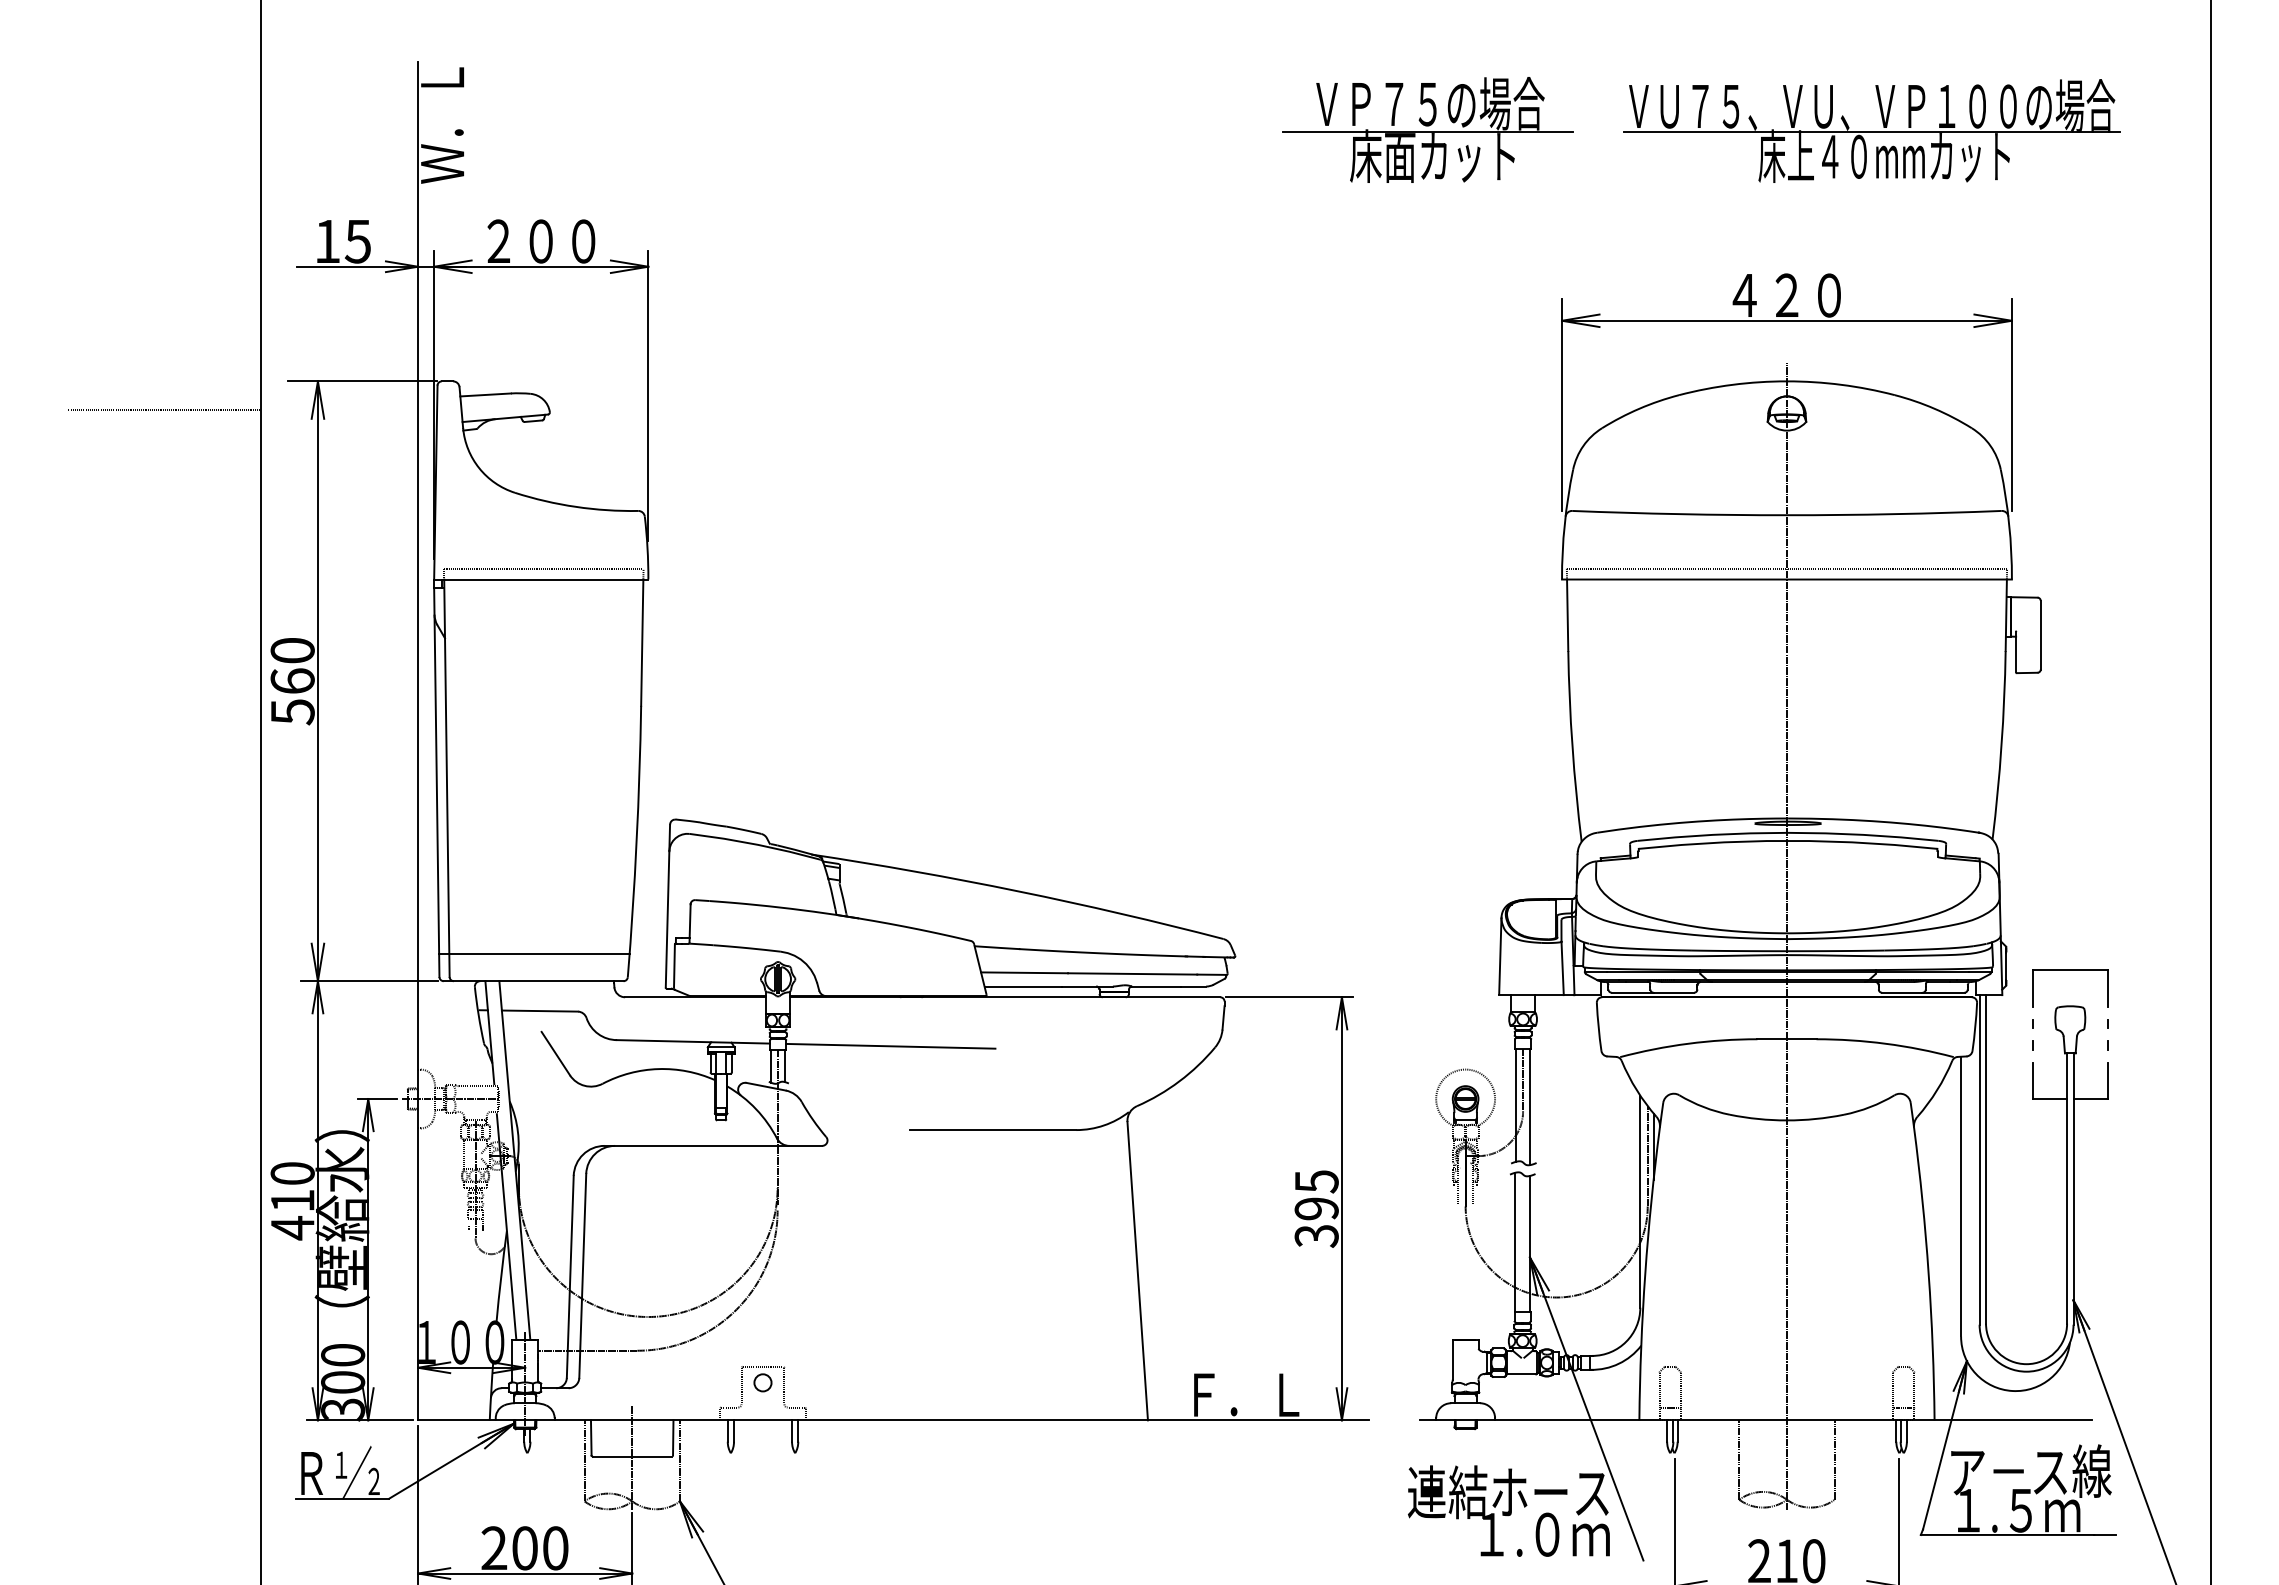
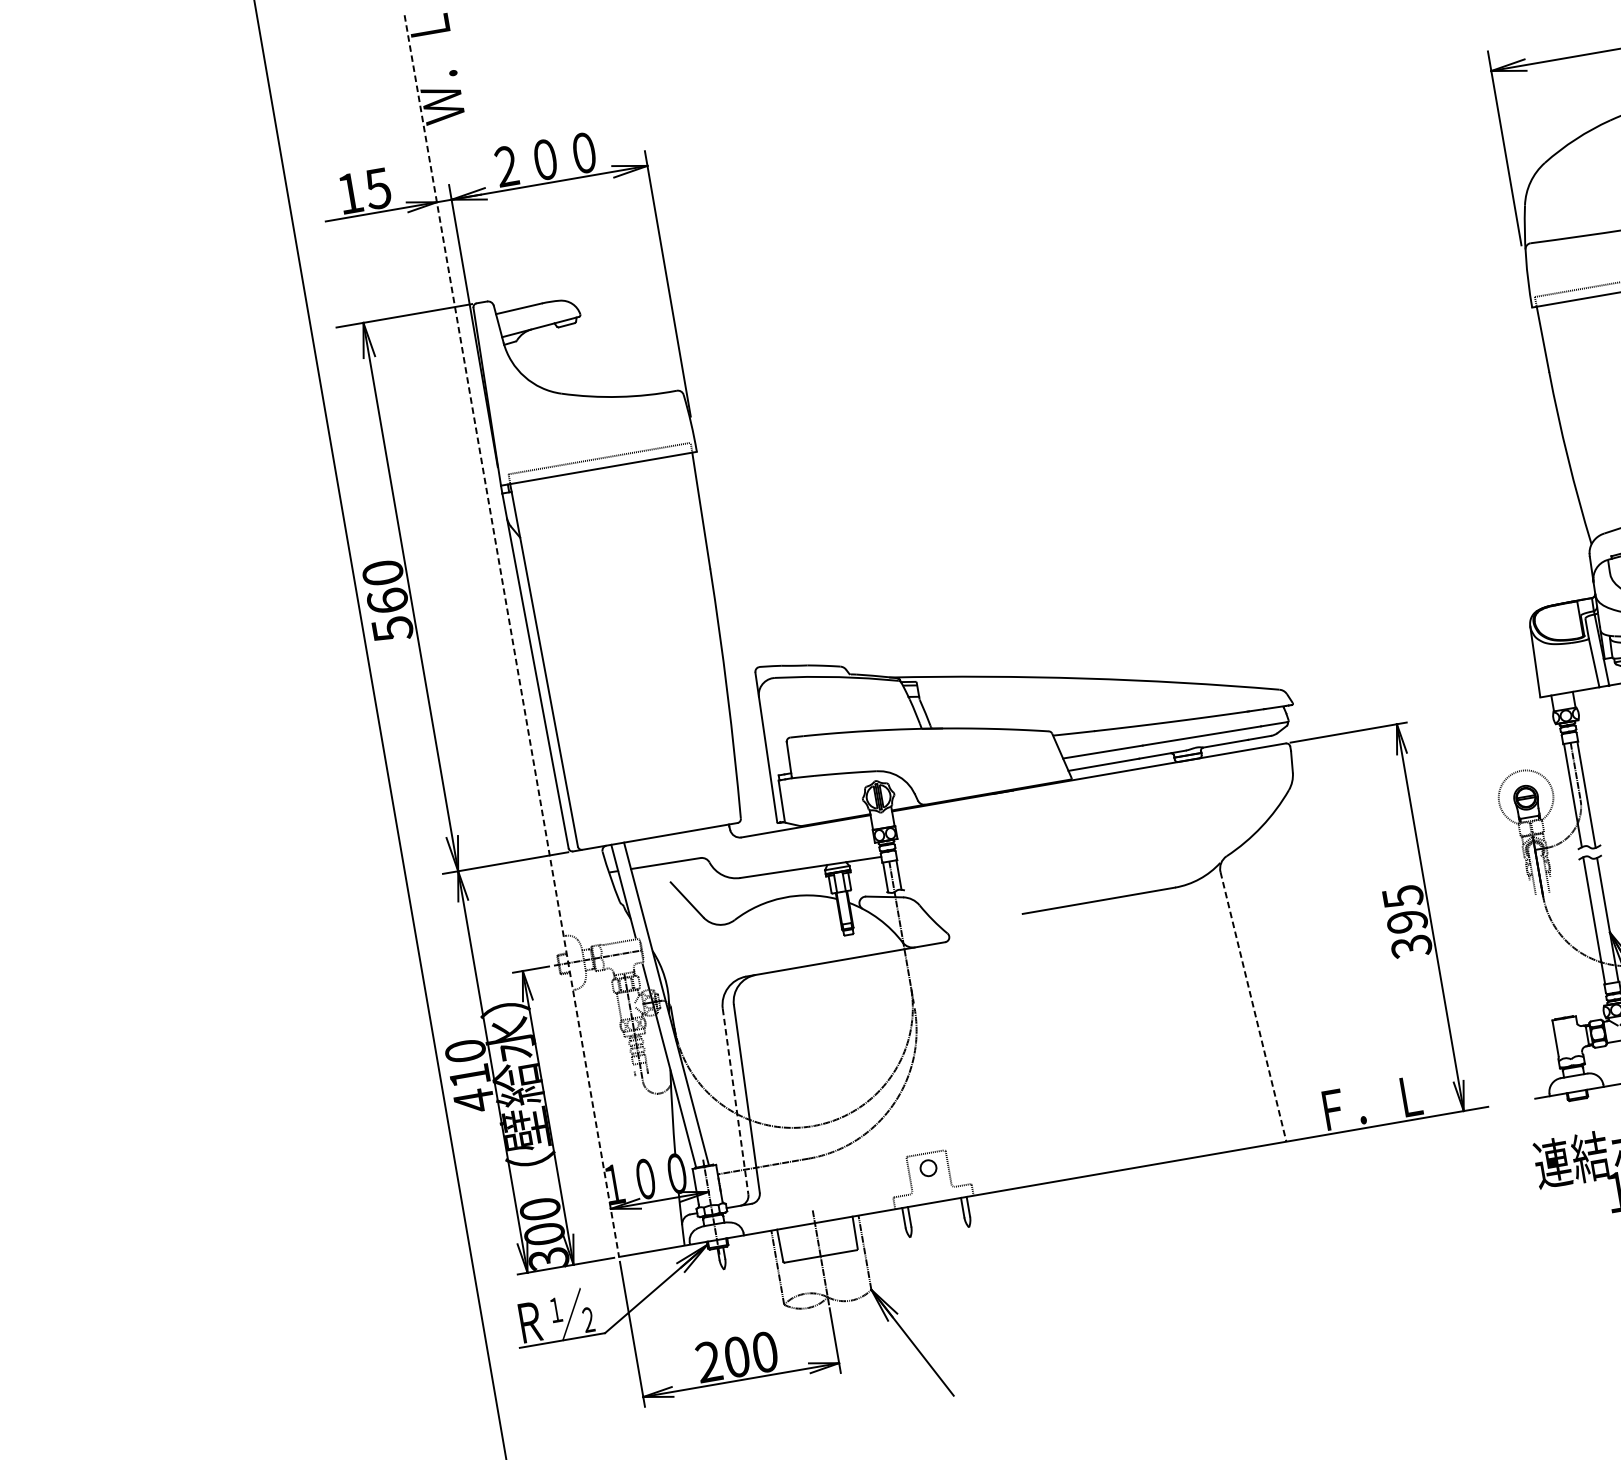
line: (164, 410) -> (227, 373), removed
line: (418, 741) -> (512, 636), solid -> dashed
line: (534, 954) -> (651, 812), removed
line: (890, 1045) -> (991, 839), removed
line: (1137, 1271) -> (1253, 1007), solid -> dashed
line: (570, 1277) -> (735, 1102), solid -> dashed

